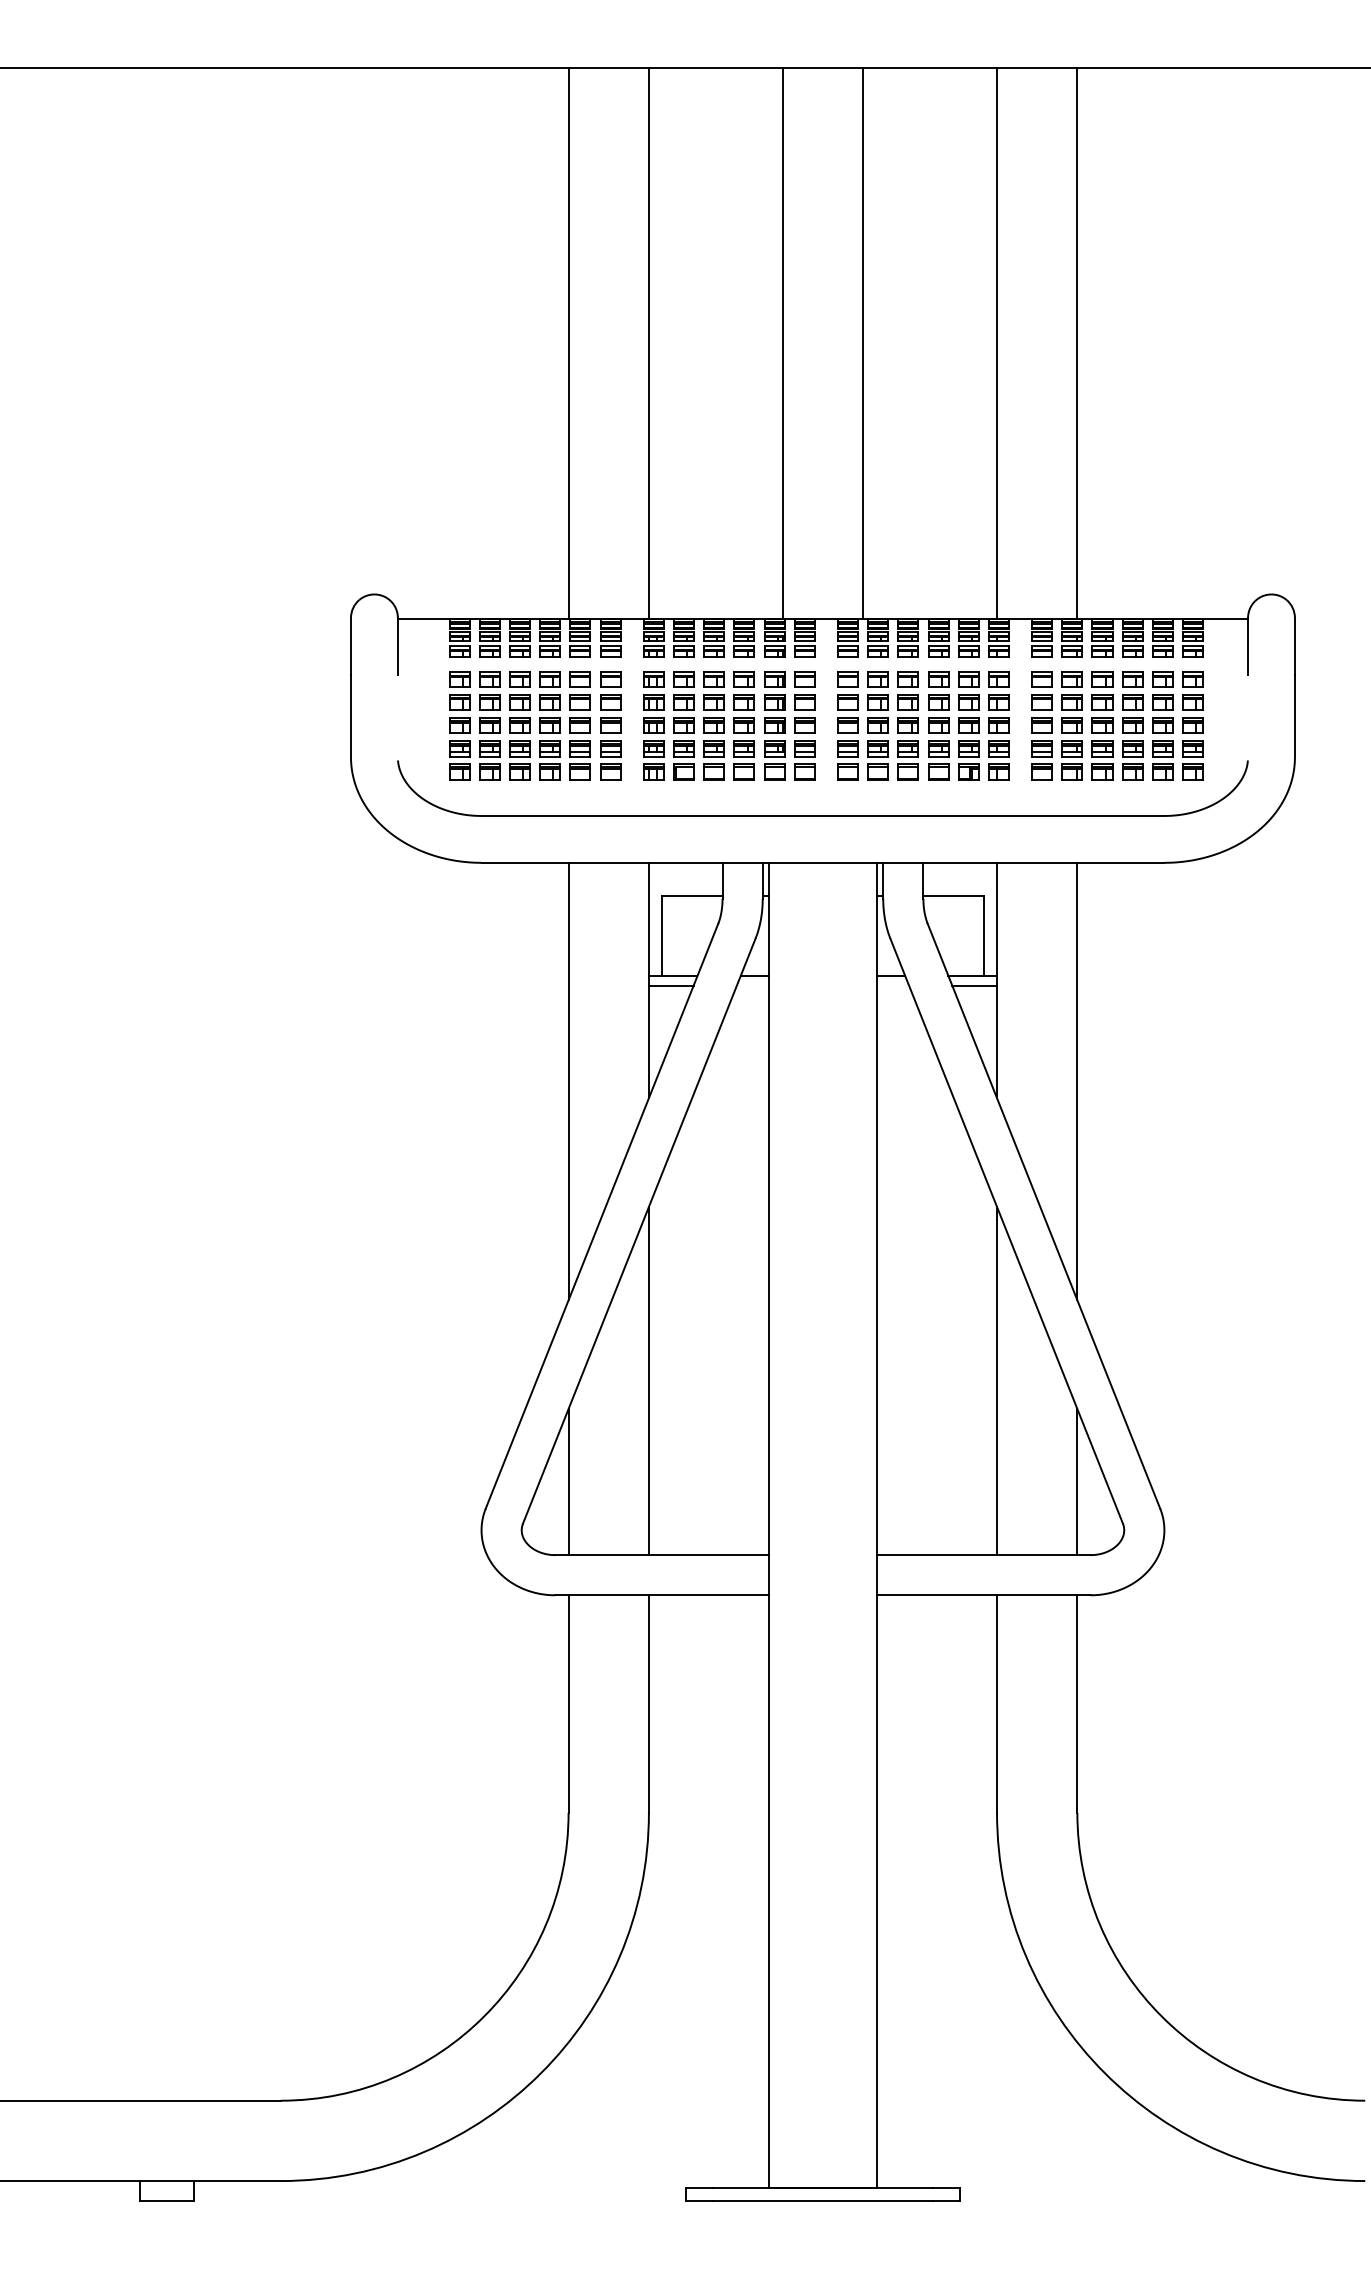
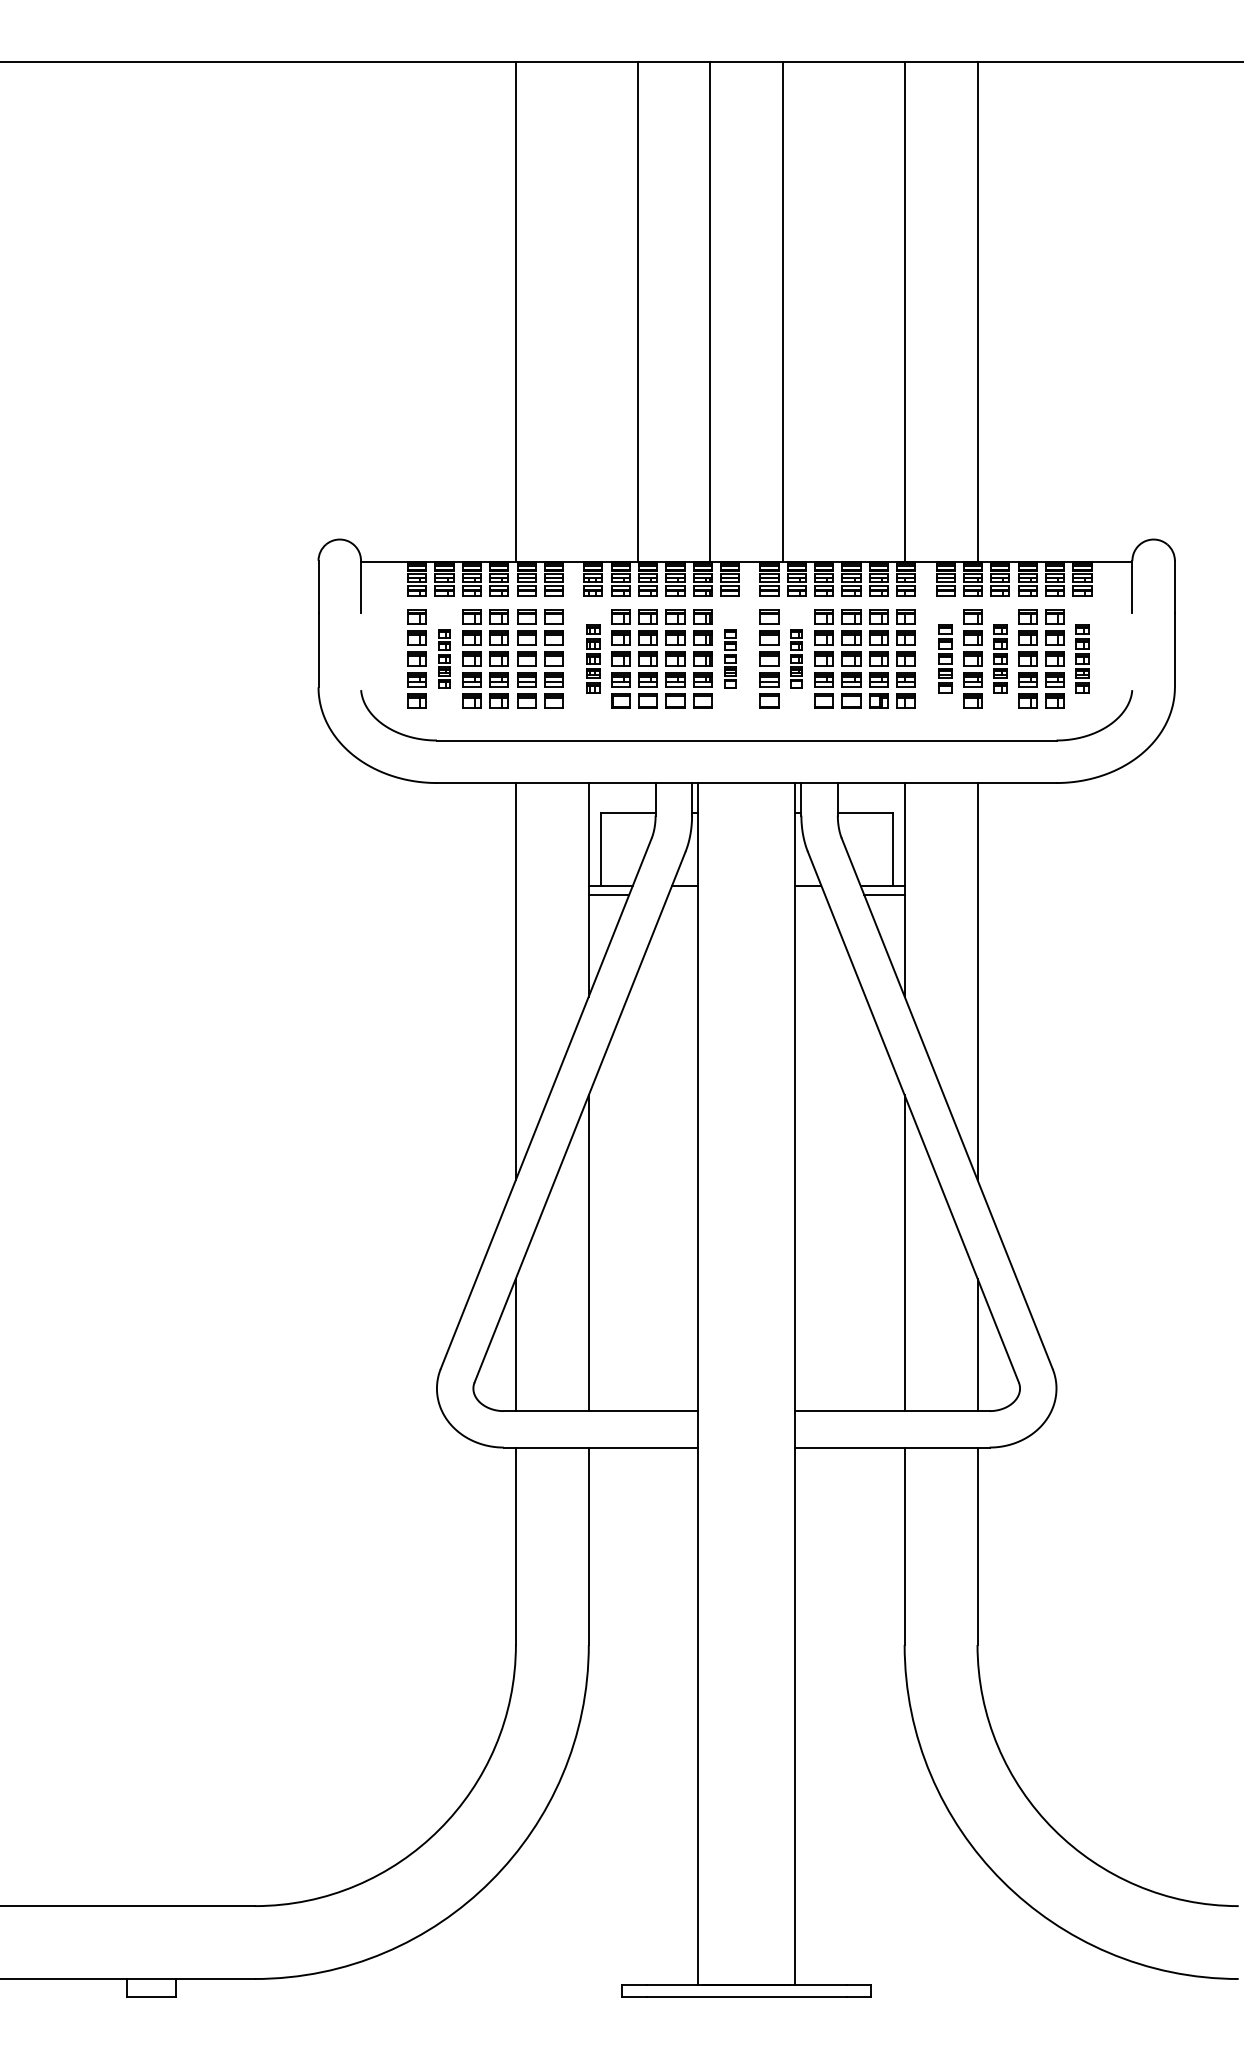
line: (648, 343) -> (637, 311), moved
part: (489, 725) -> (444, 658), size x0.6
part: (652, 725) -> (592, 658), size x0.7
part: (803, 725) -> (729, 658), size x0.6
part: (877, 725) -> (796, 658), size x0.6
part: (1042, 725) -> (945, 658), size x0.7
part: (1101, 725) -> (999, 658), size x0.7
part: (1193, 725) -> (1082, 658), size x0.7

